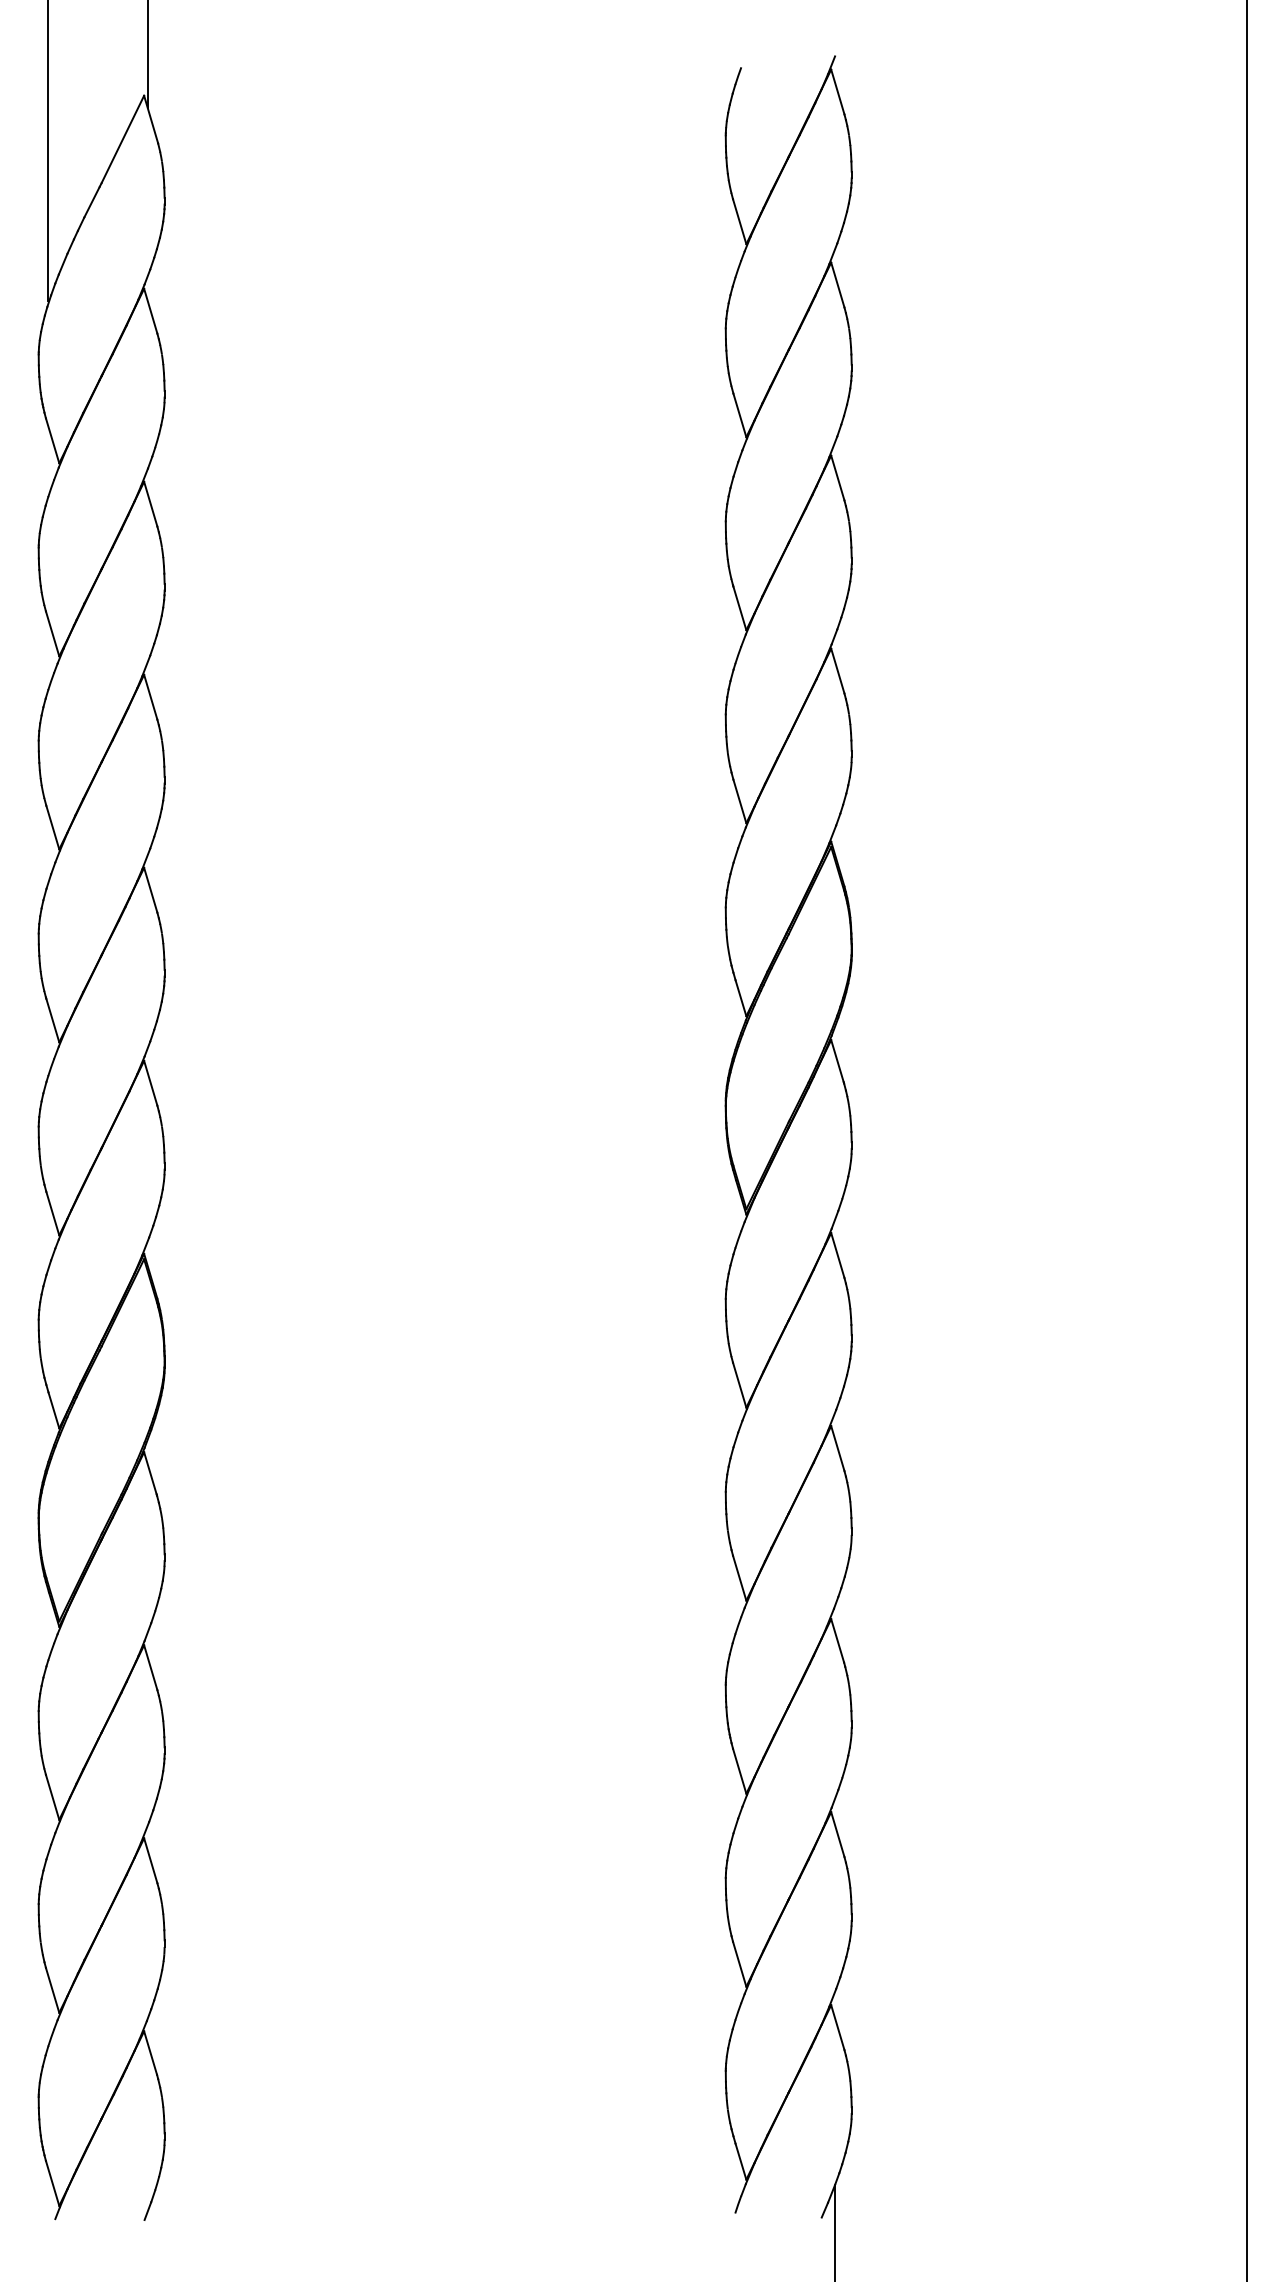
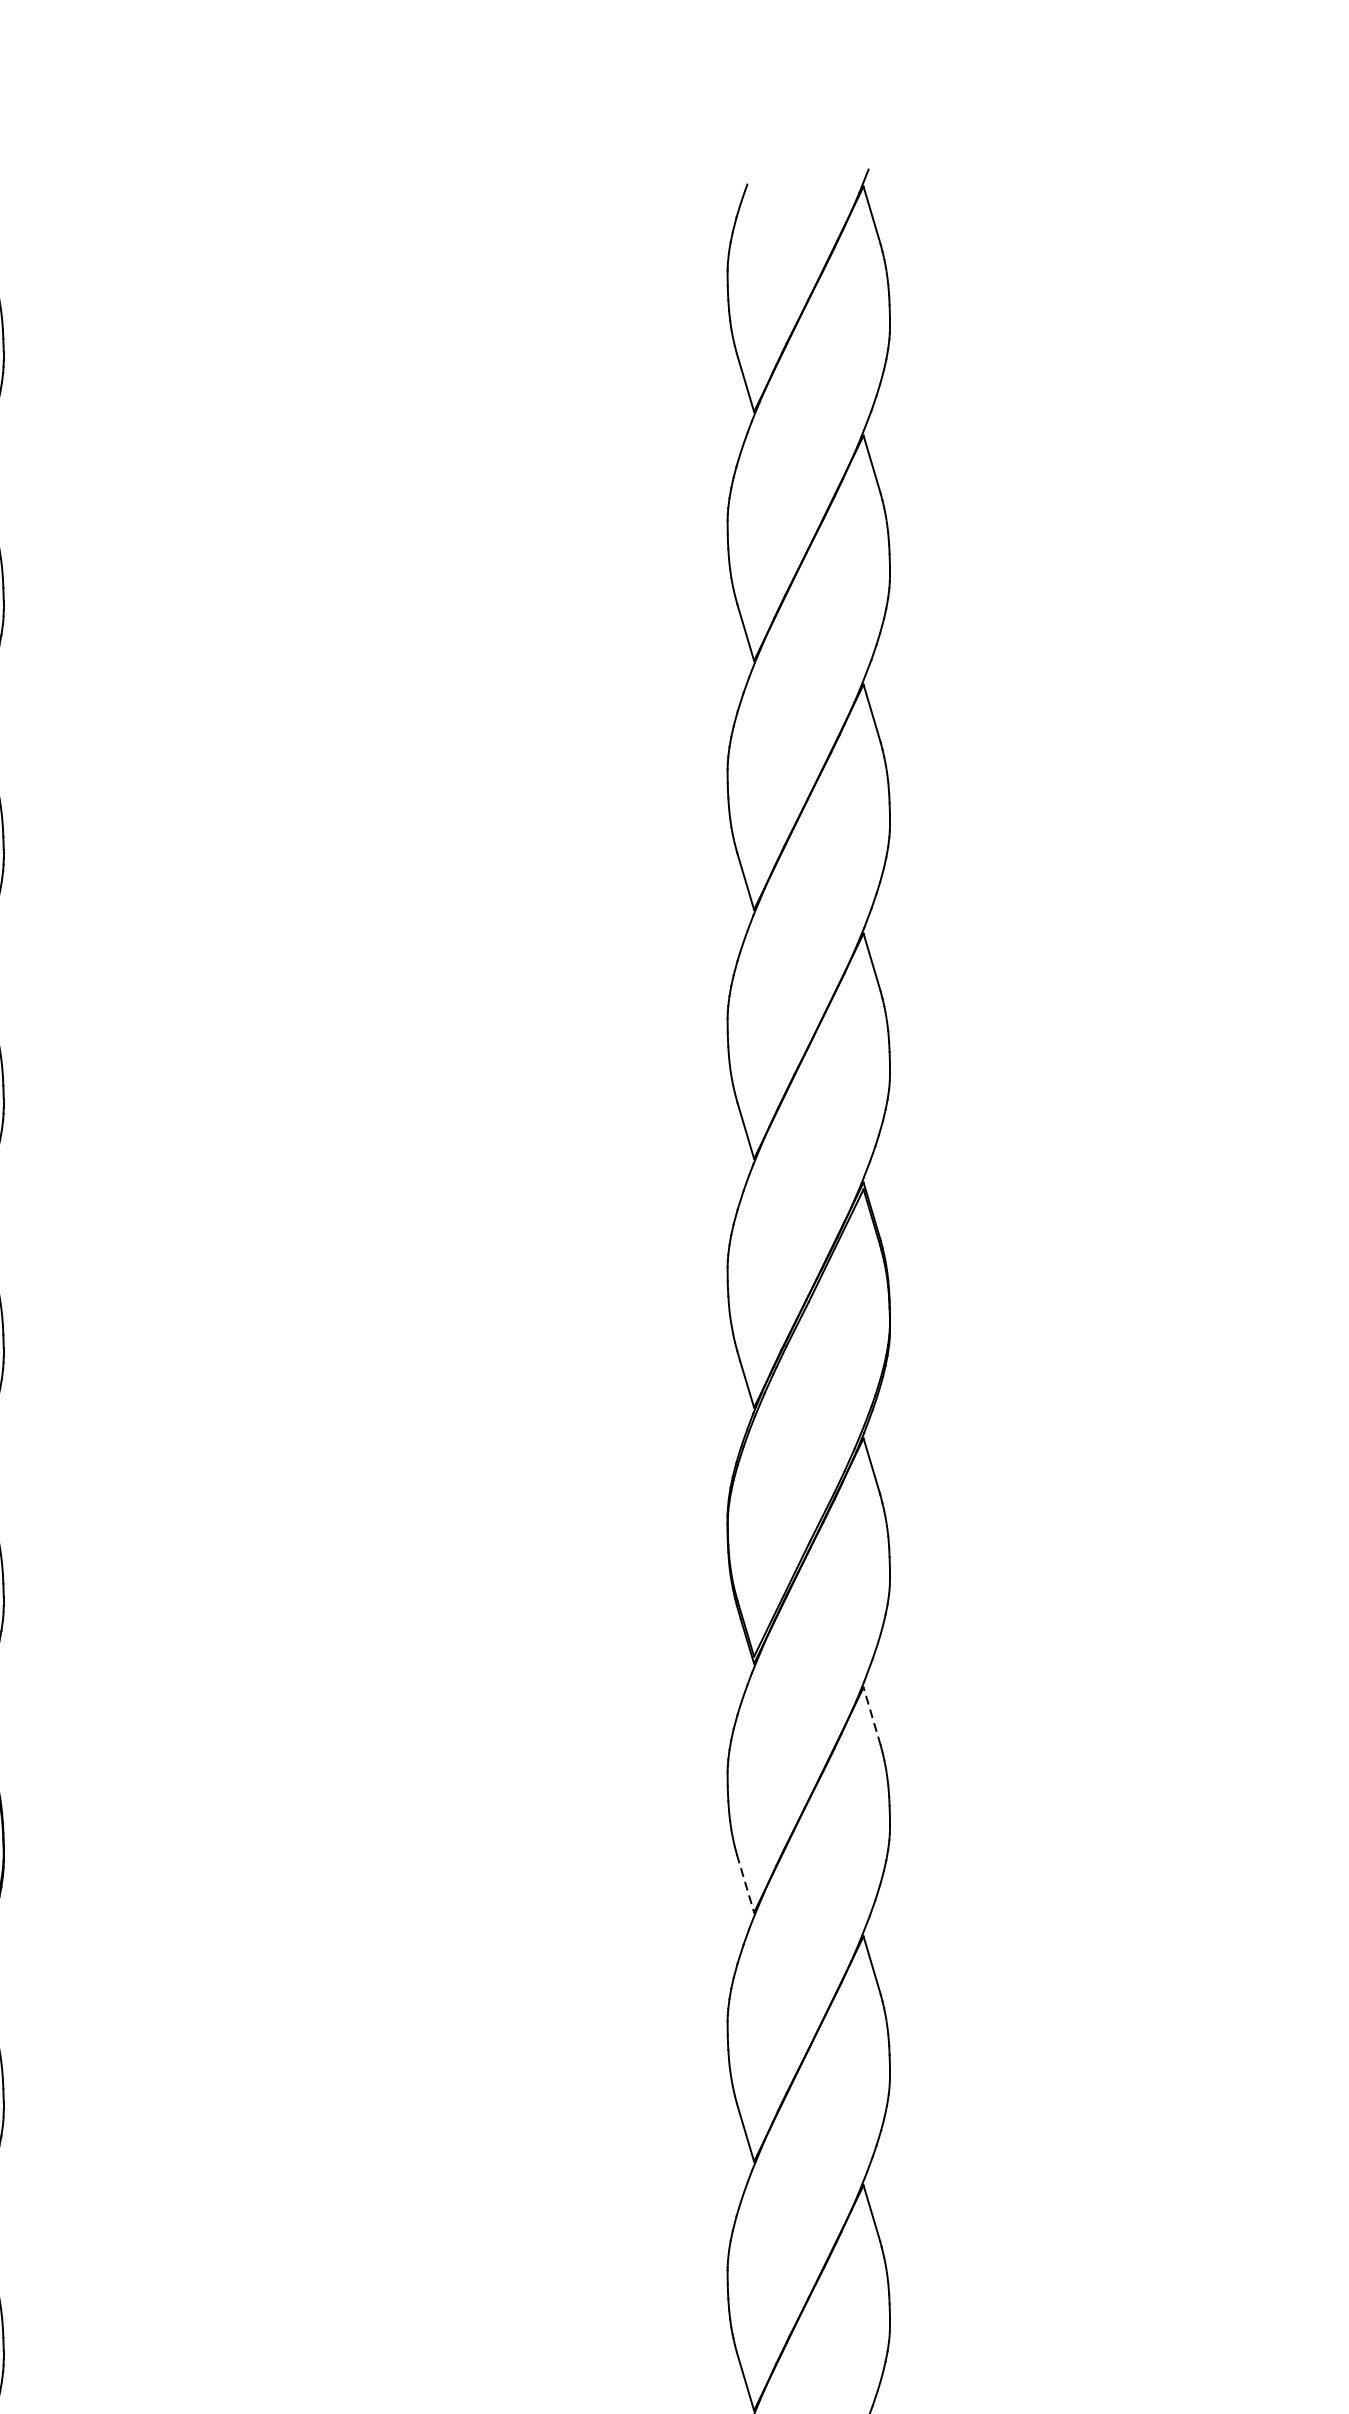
line: (837, 1255) -> (871, 1716), solid -> dashed
line: (739, 1385) -> (745, 1884), solid -> dashed

